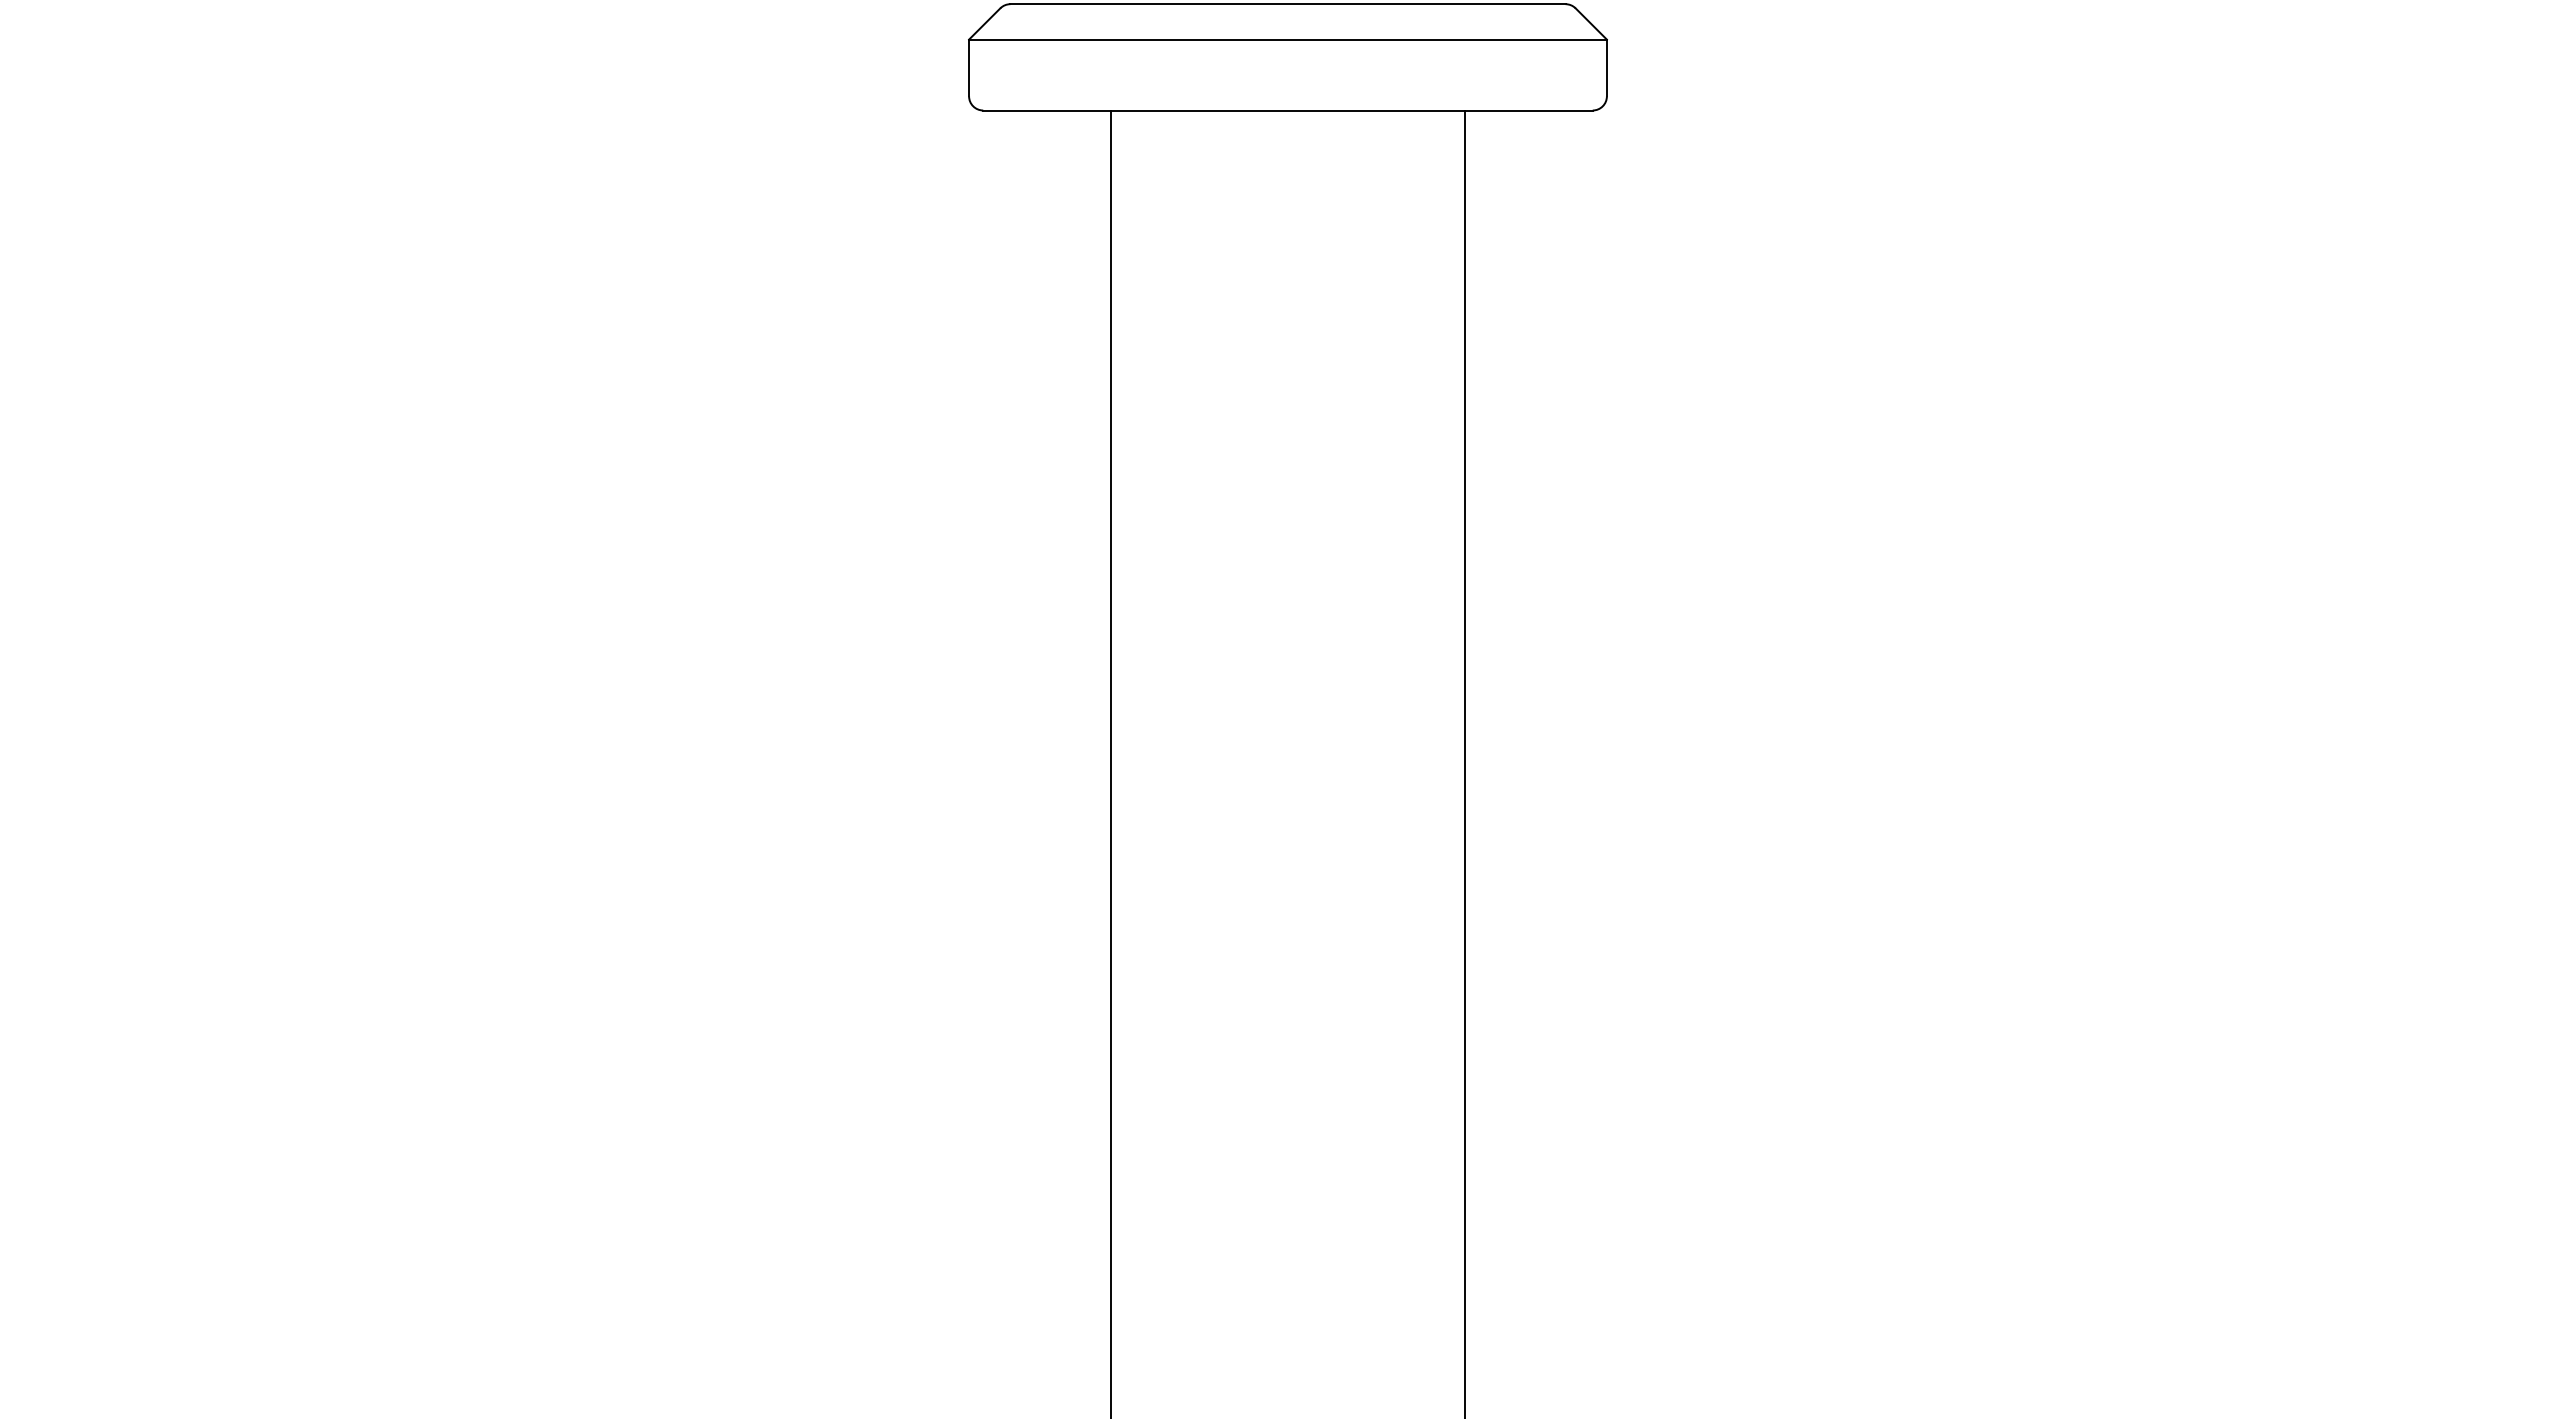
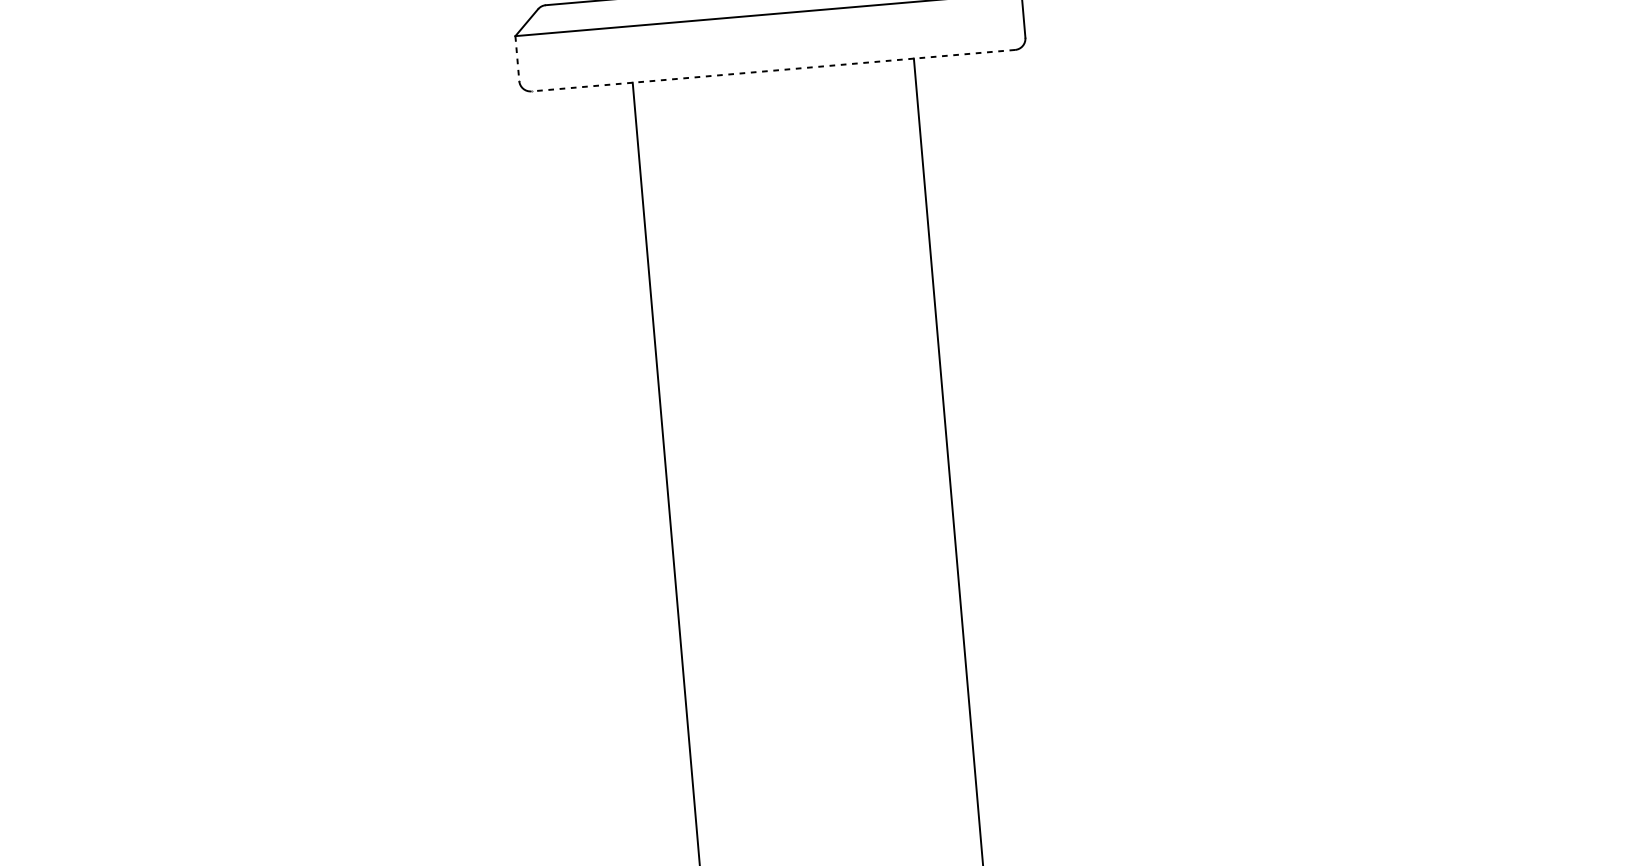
line: (969, 68) -> (517, 59), solid -> dashed
line: (1288, 110) -> (773, 70), solid -> dashed

